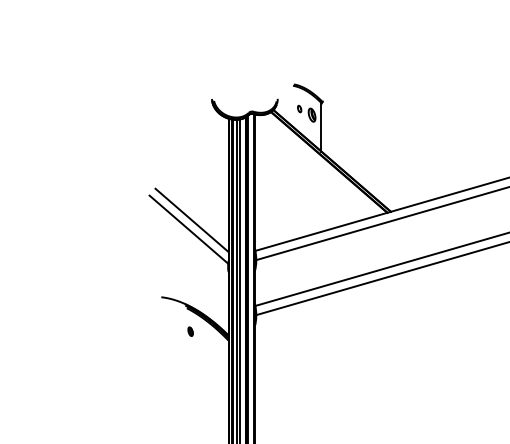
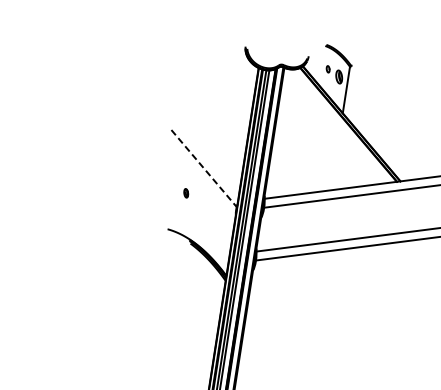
line: (191, 220) -> (207, 160), removed
line: (189, 230) -> (204, 169), solid -> dashed
part: (190, 331) -> (186, 193), moved

